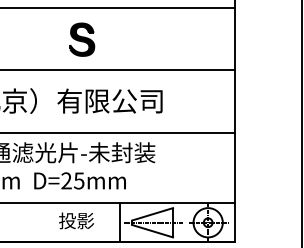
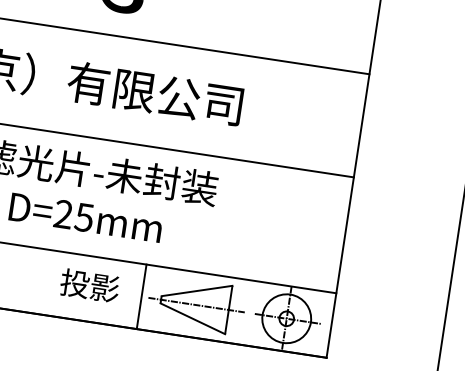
text: (76, 220) -> (89, 285), moved

